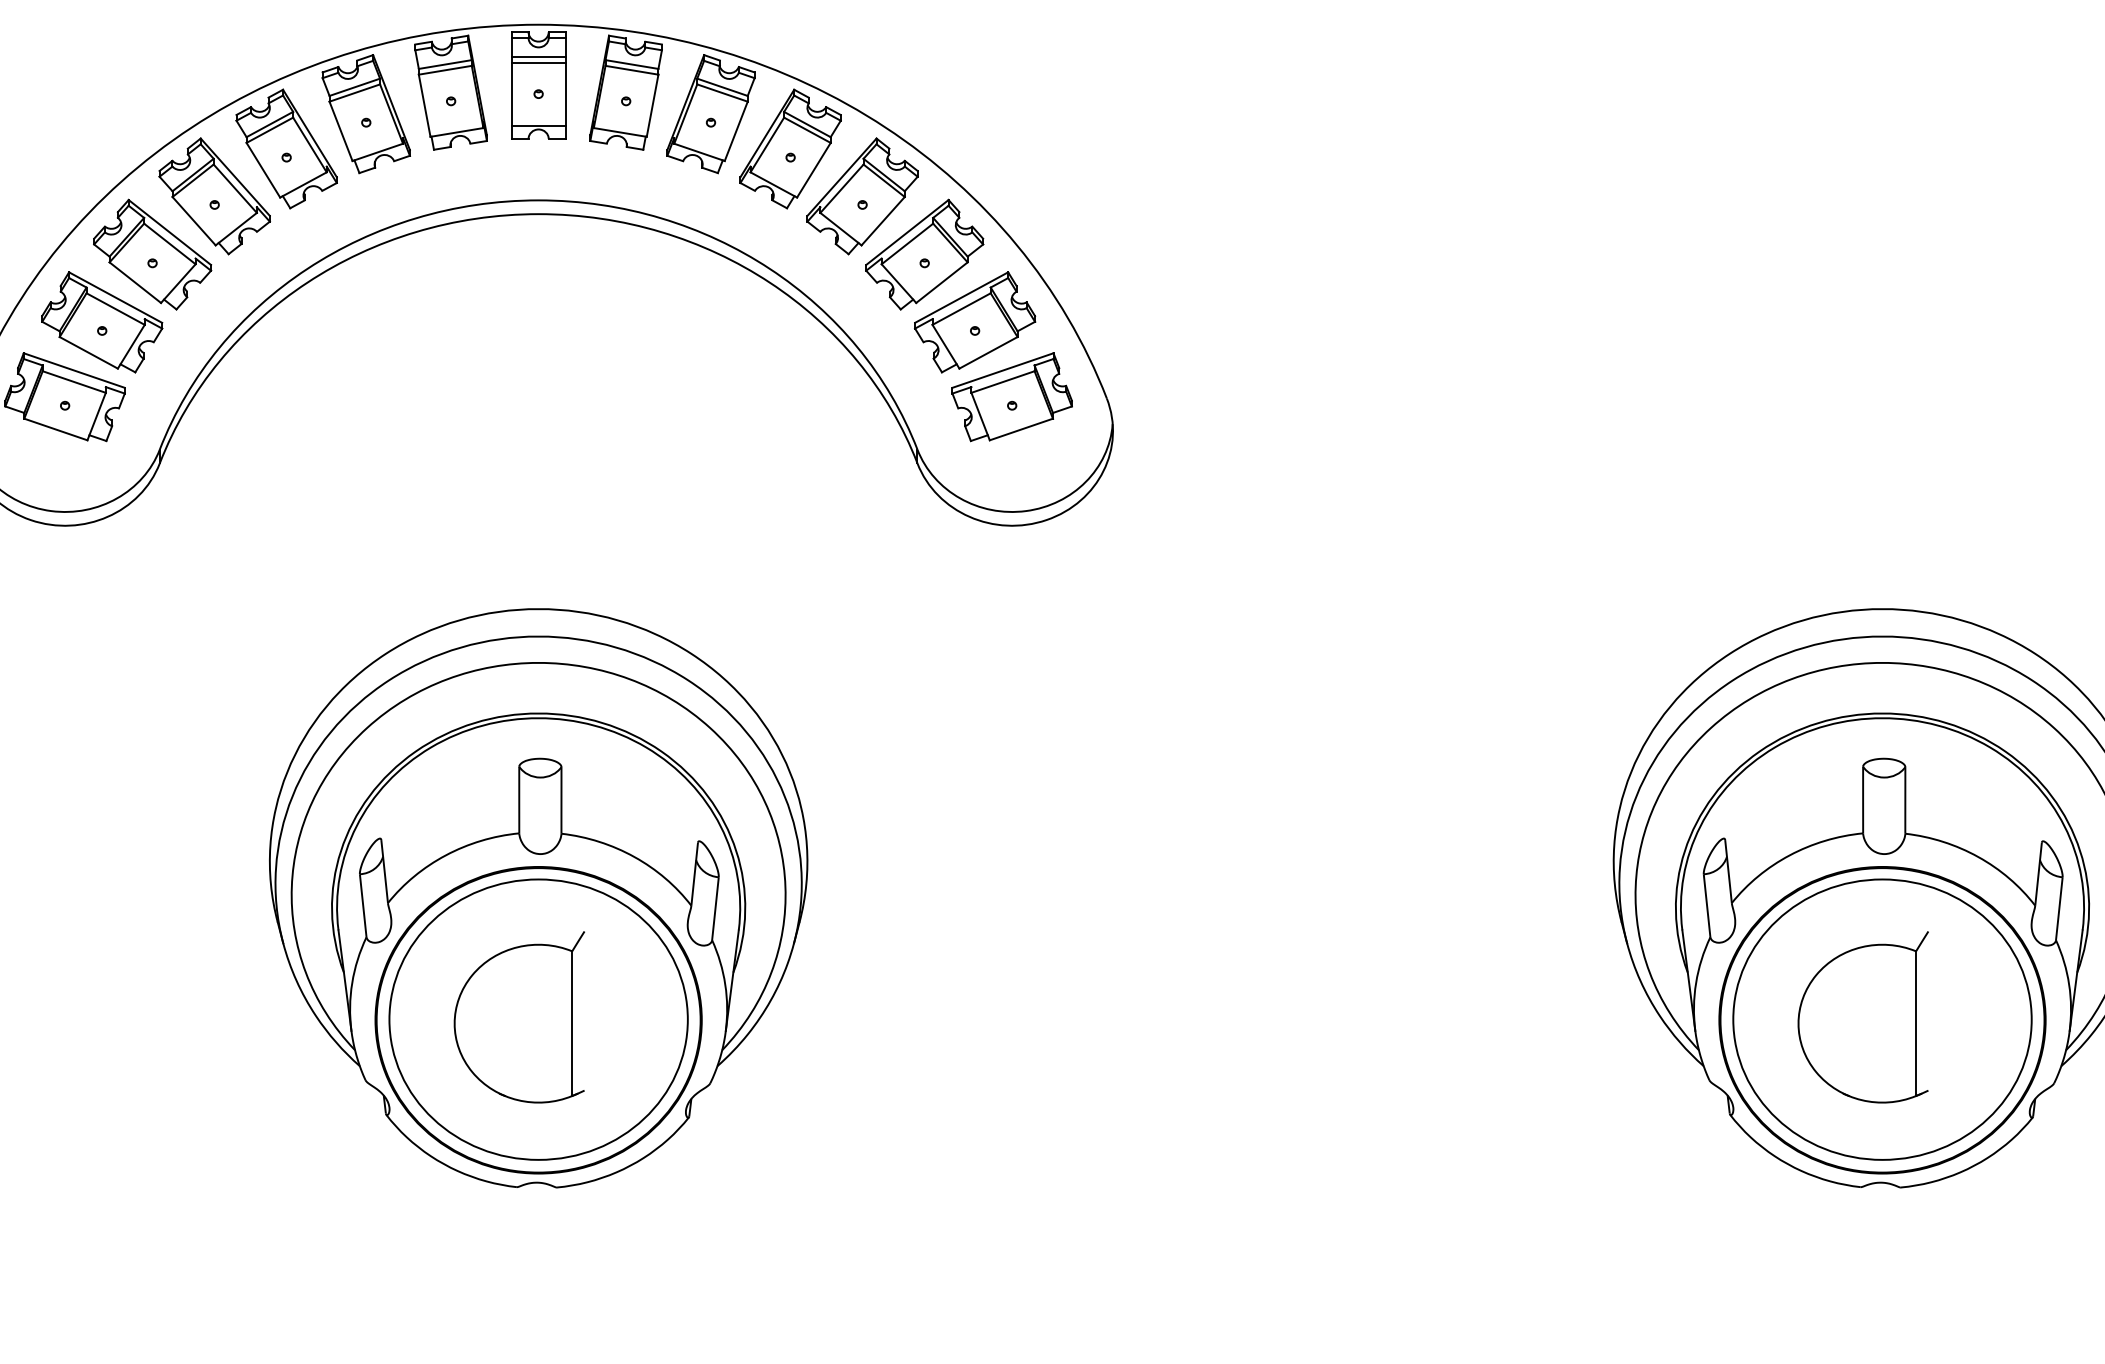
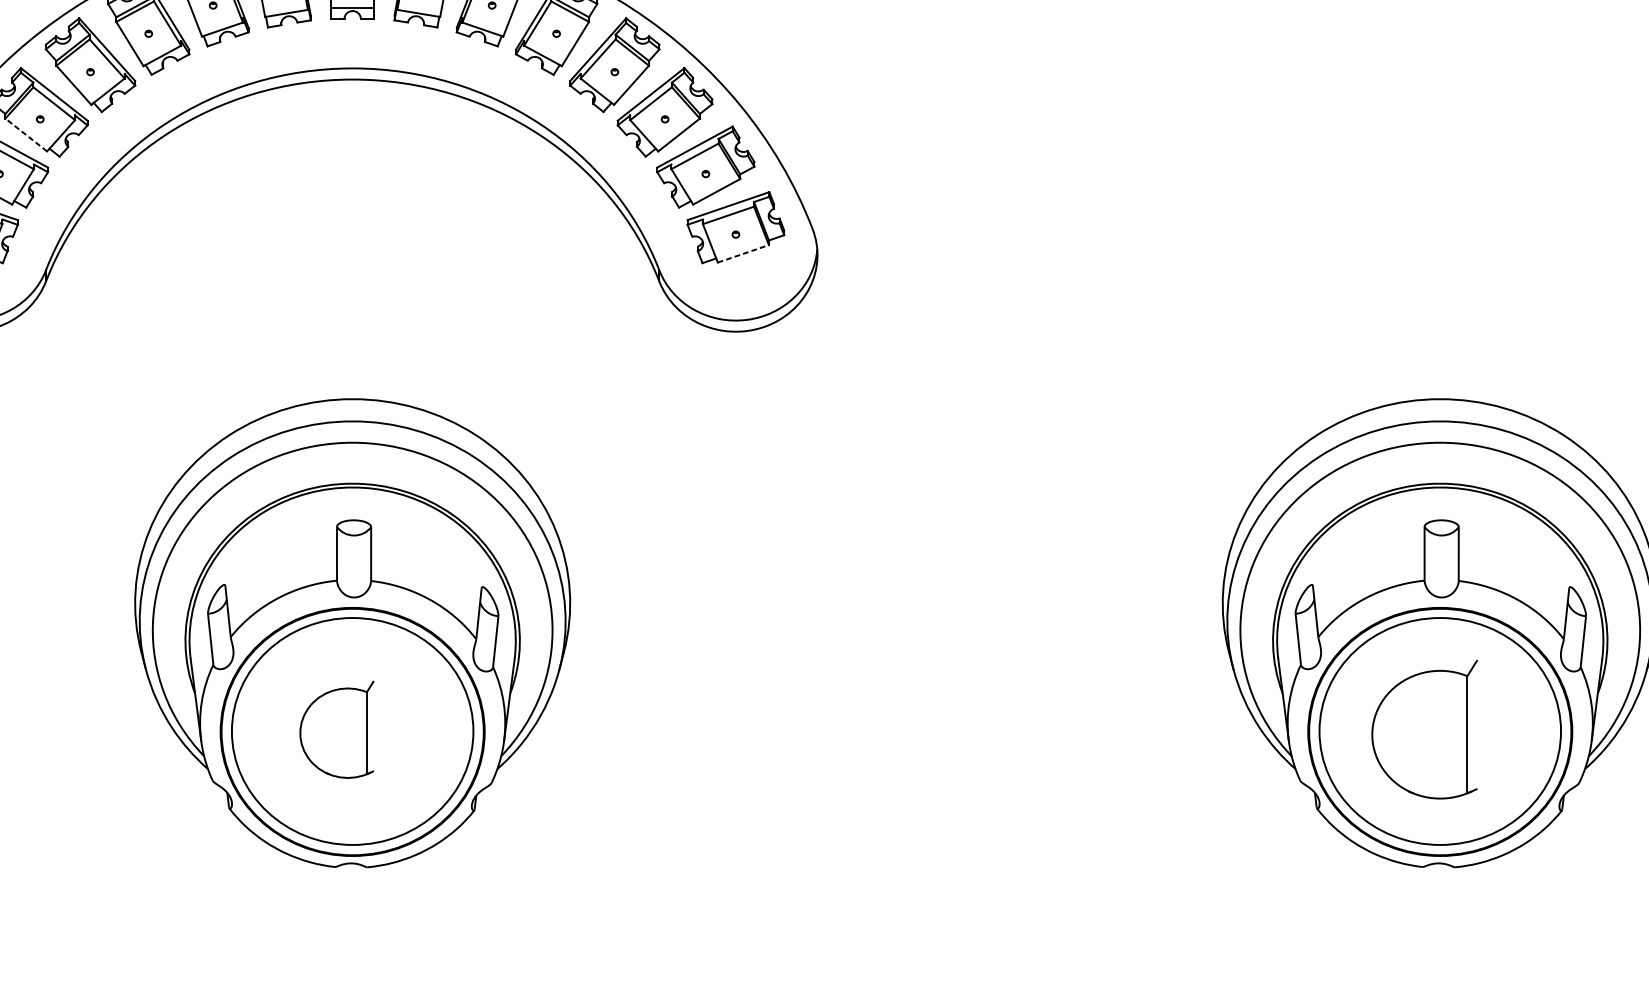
line: (135, 282) -> (26, 134), solid -> dashed
line: (1021, 429) -> (743, 253), solid -> dashed
part: (518, 1017) -> (336, 729), size x0.7

